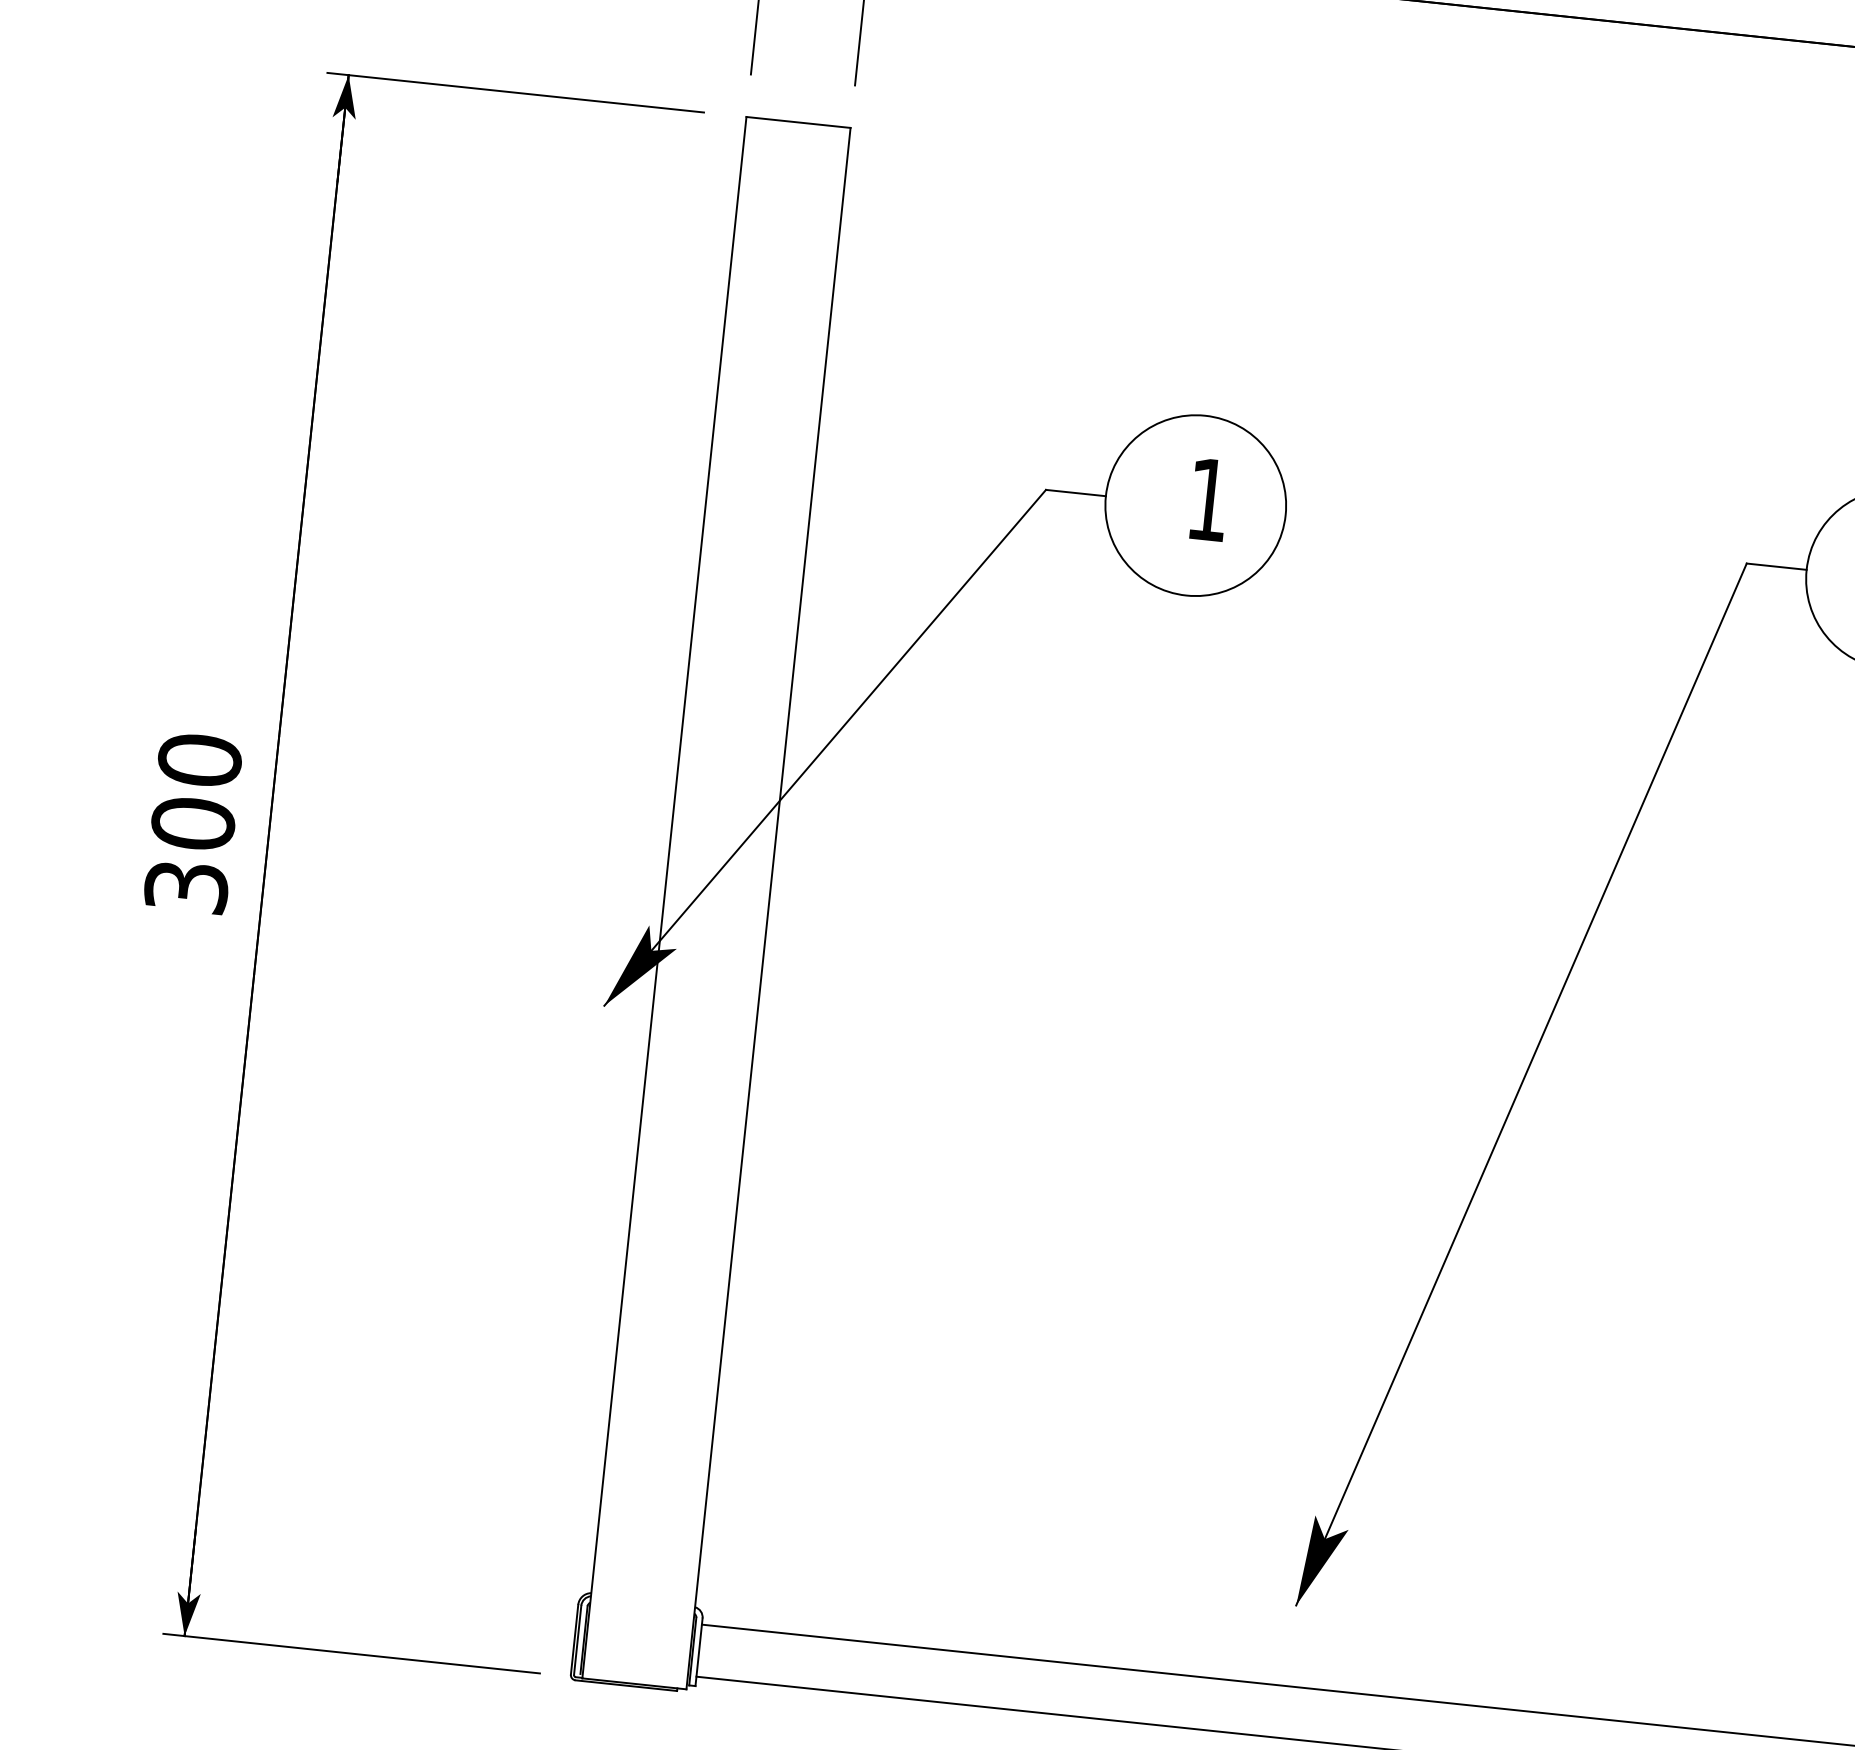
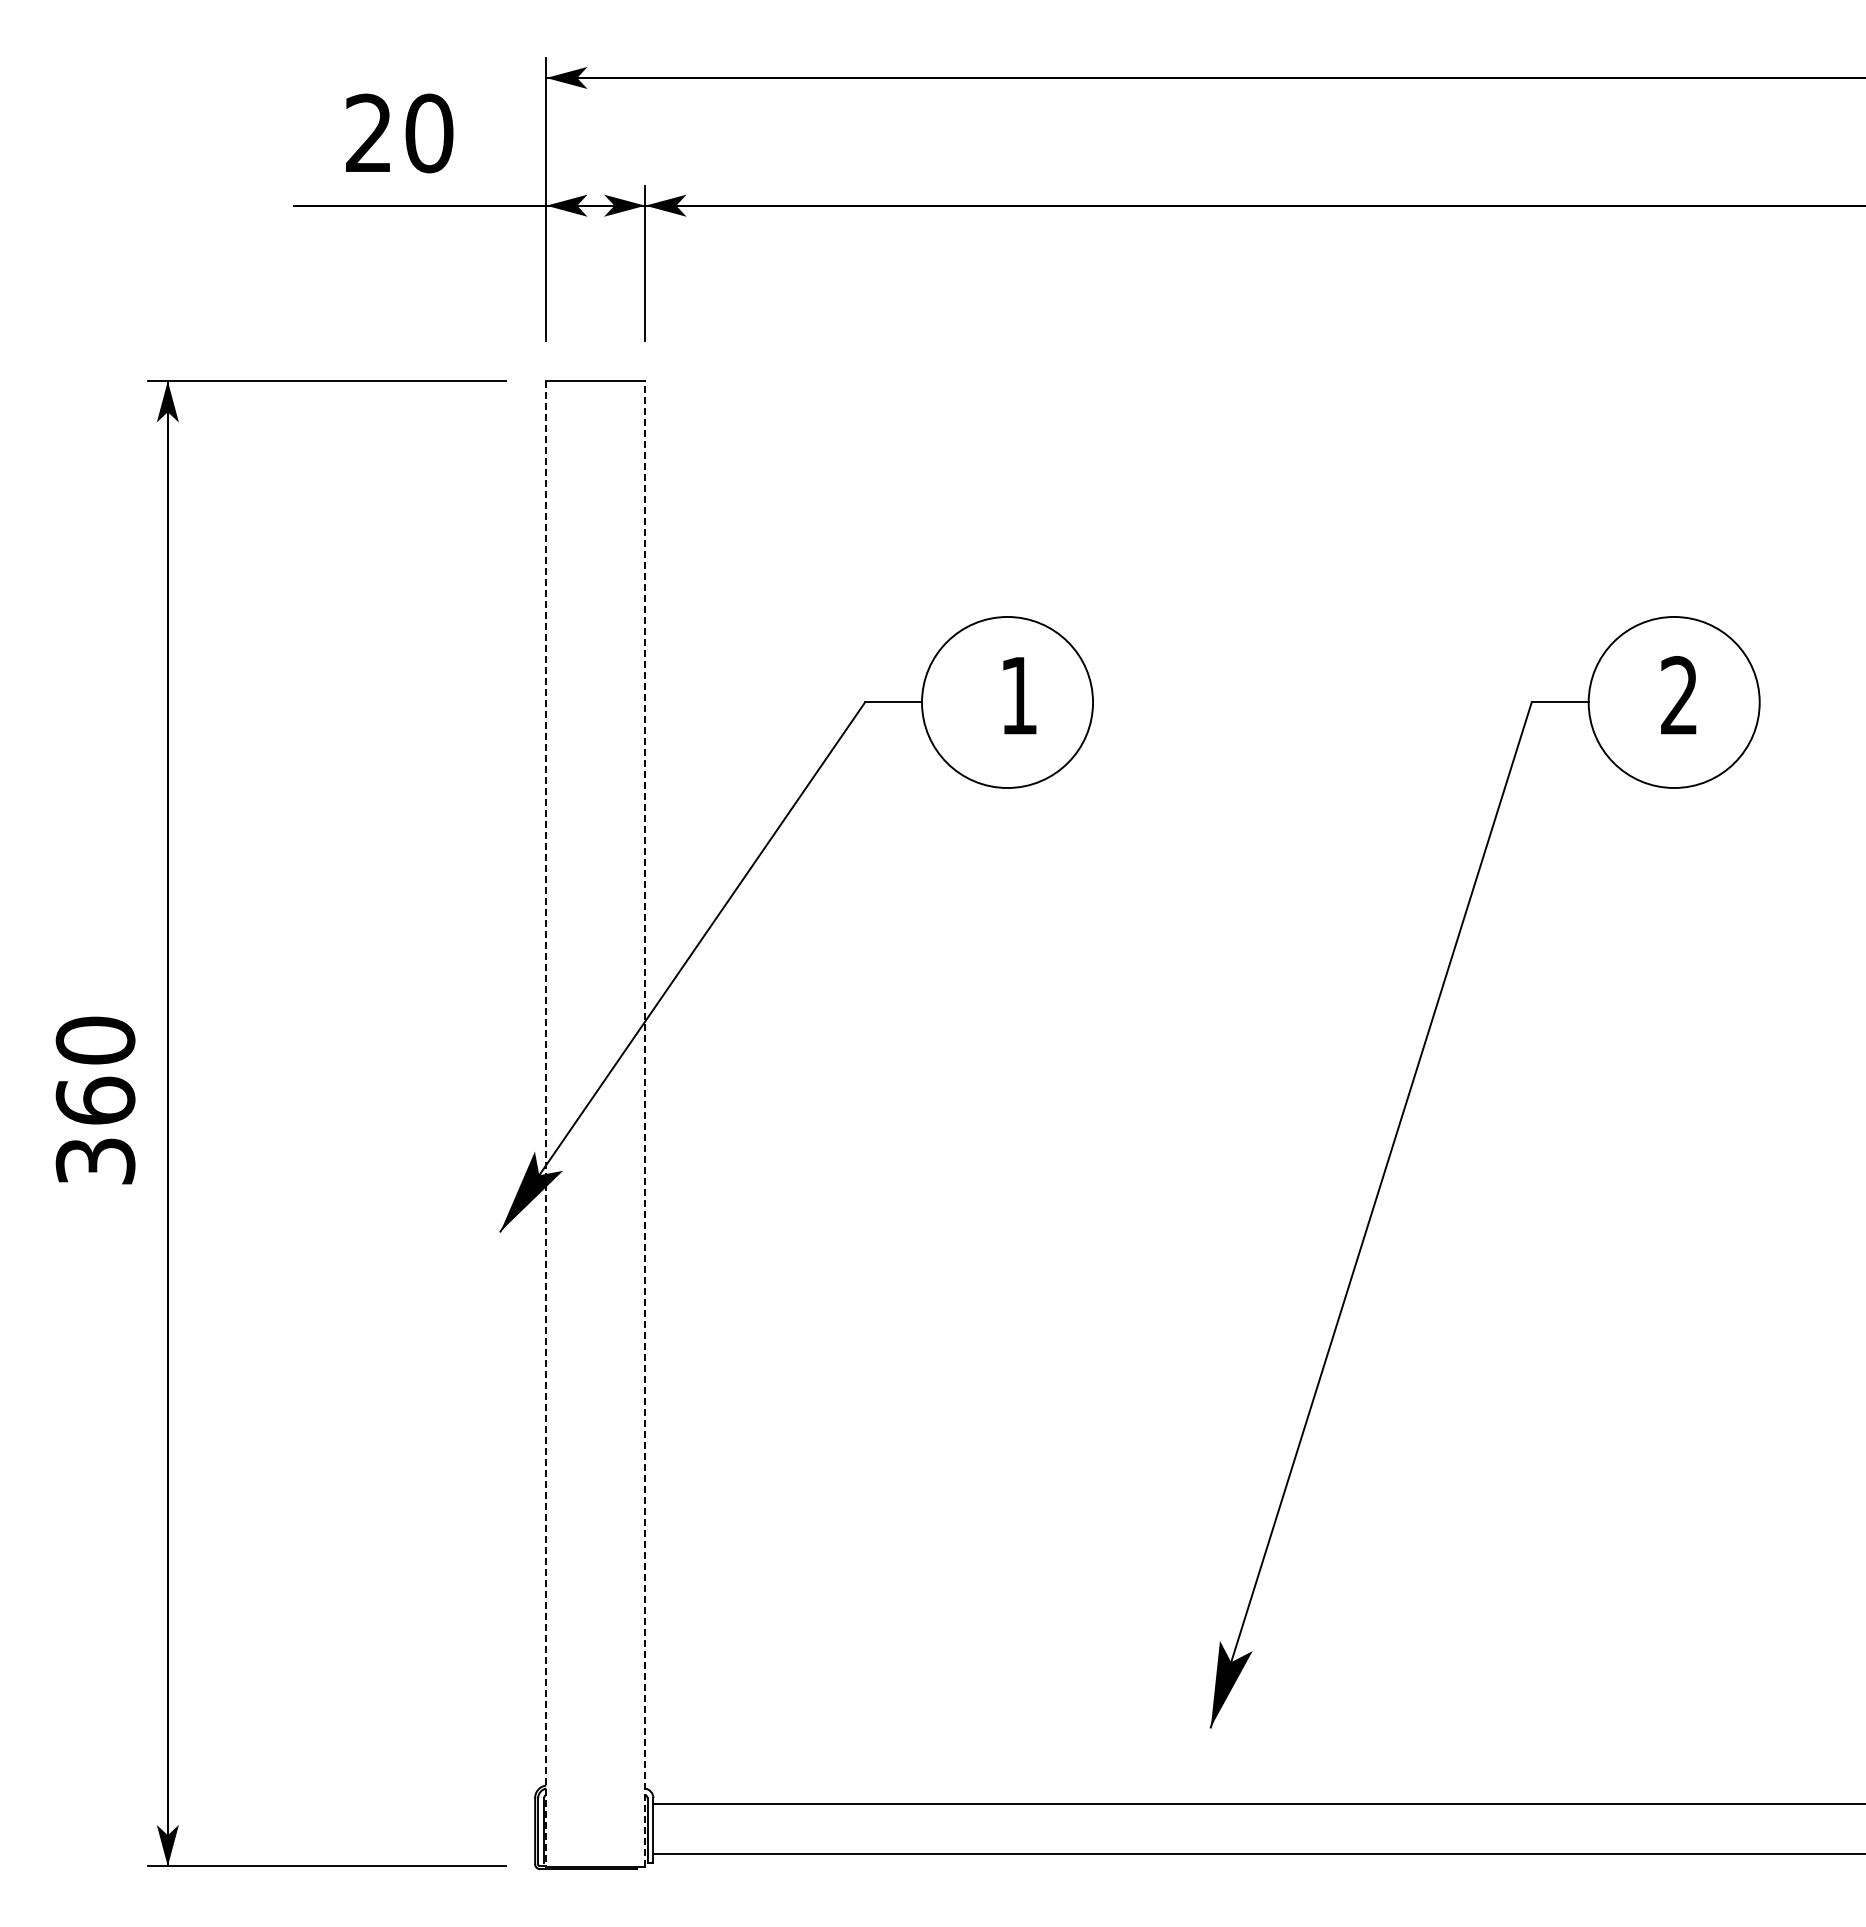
text: (193, 823) -> (95, 1100), 300 -> 360
line: (664, 897) -> (546, 1123), solid -> dashed
line: (768, 908) -> (645, 1123), solid -> dashed

